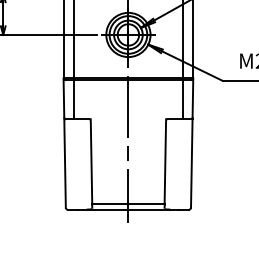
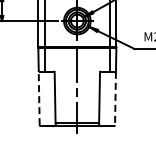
line: (65, 163) -> (39, 98), solid -> dashed
line: (191, 163) -> (115, 98), solid -> dashed

